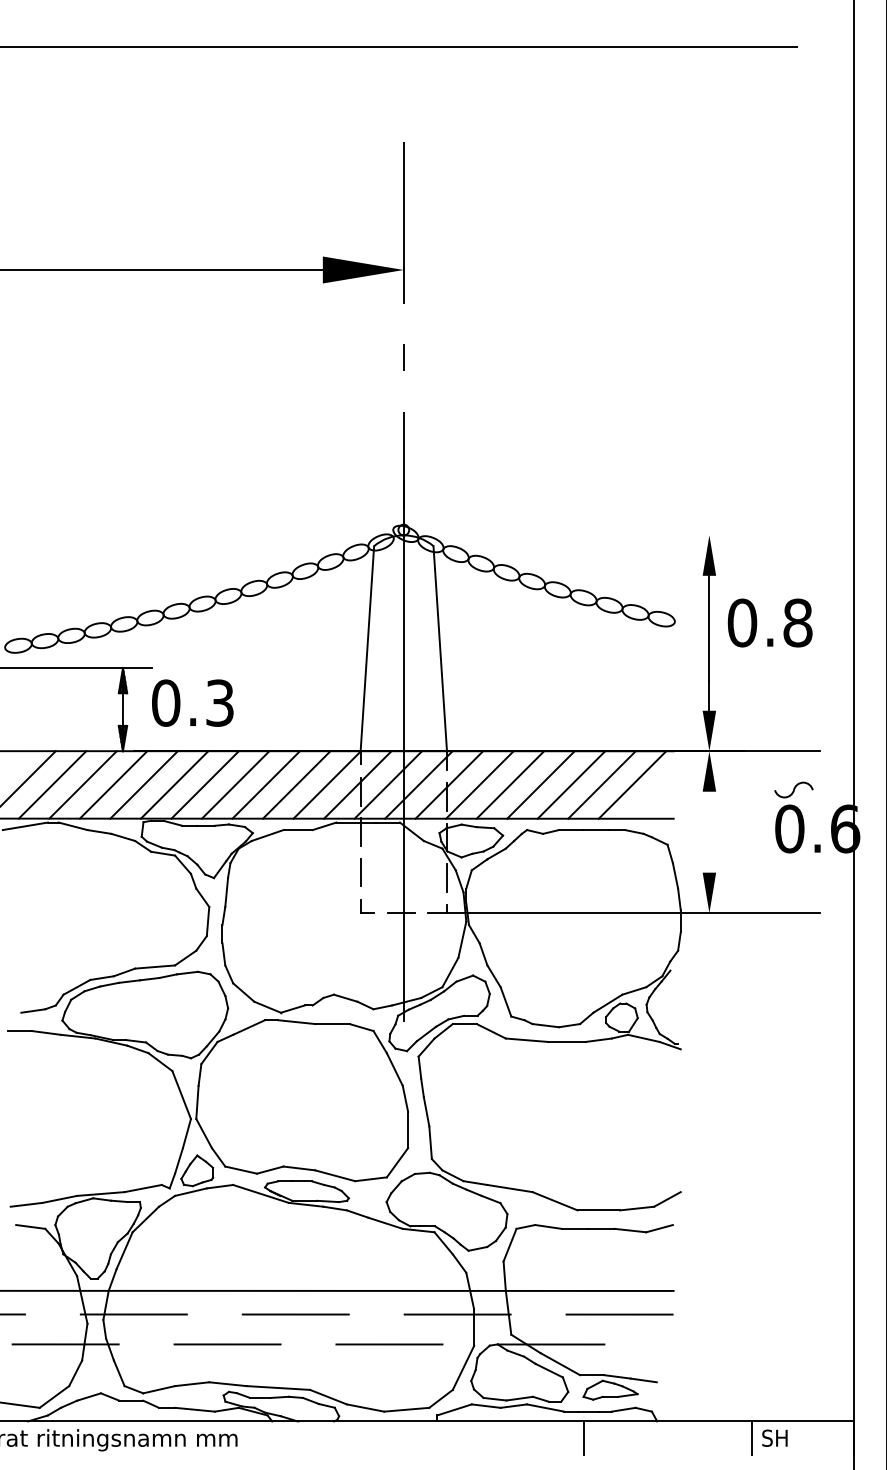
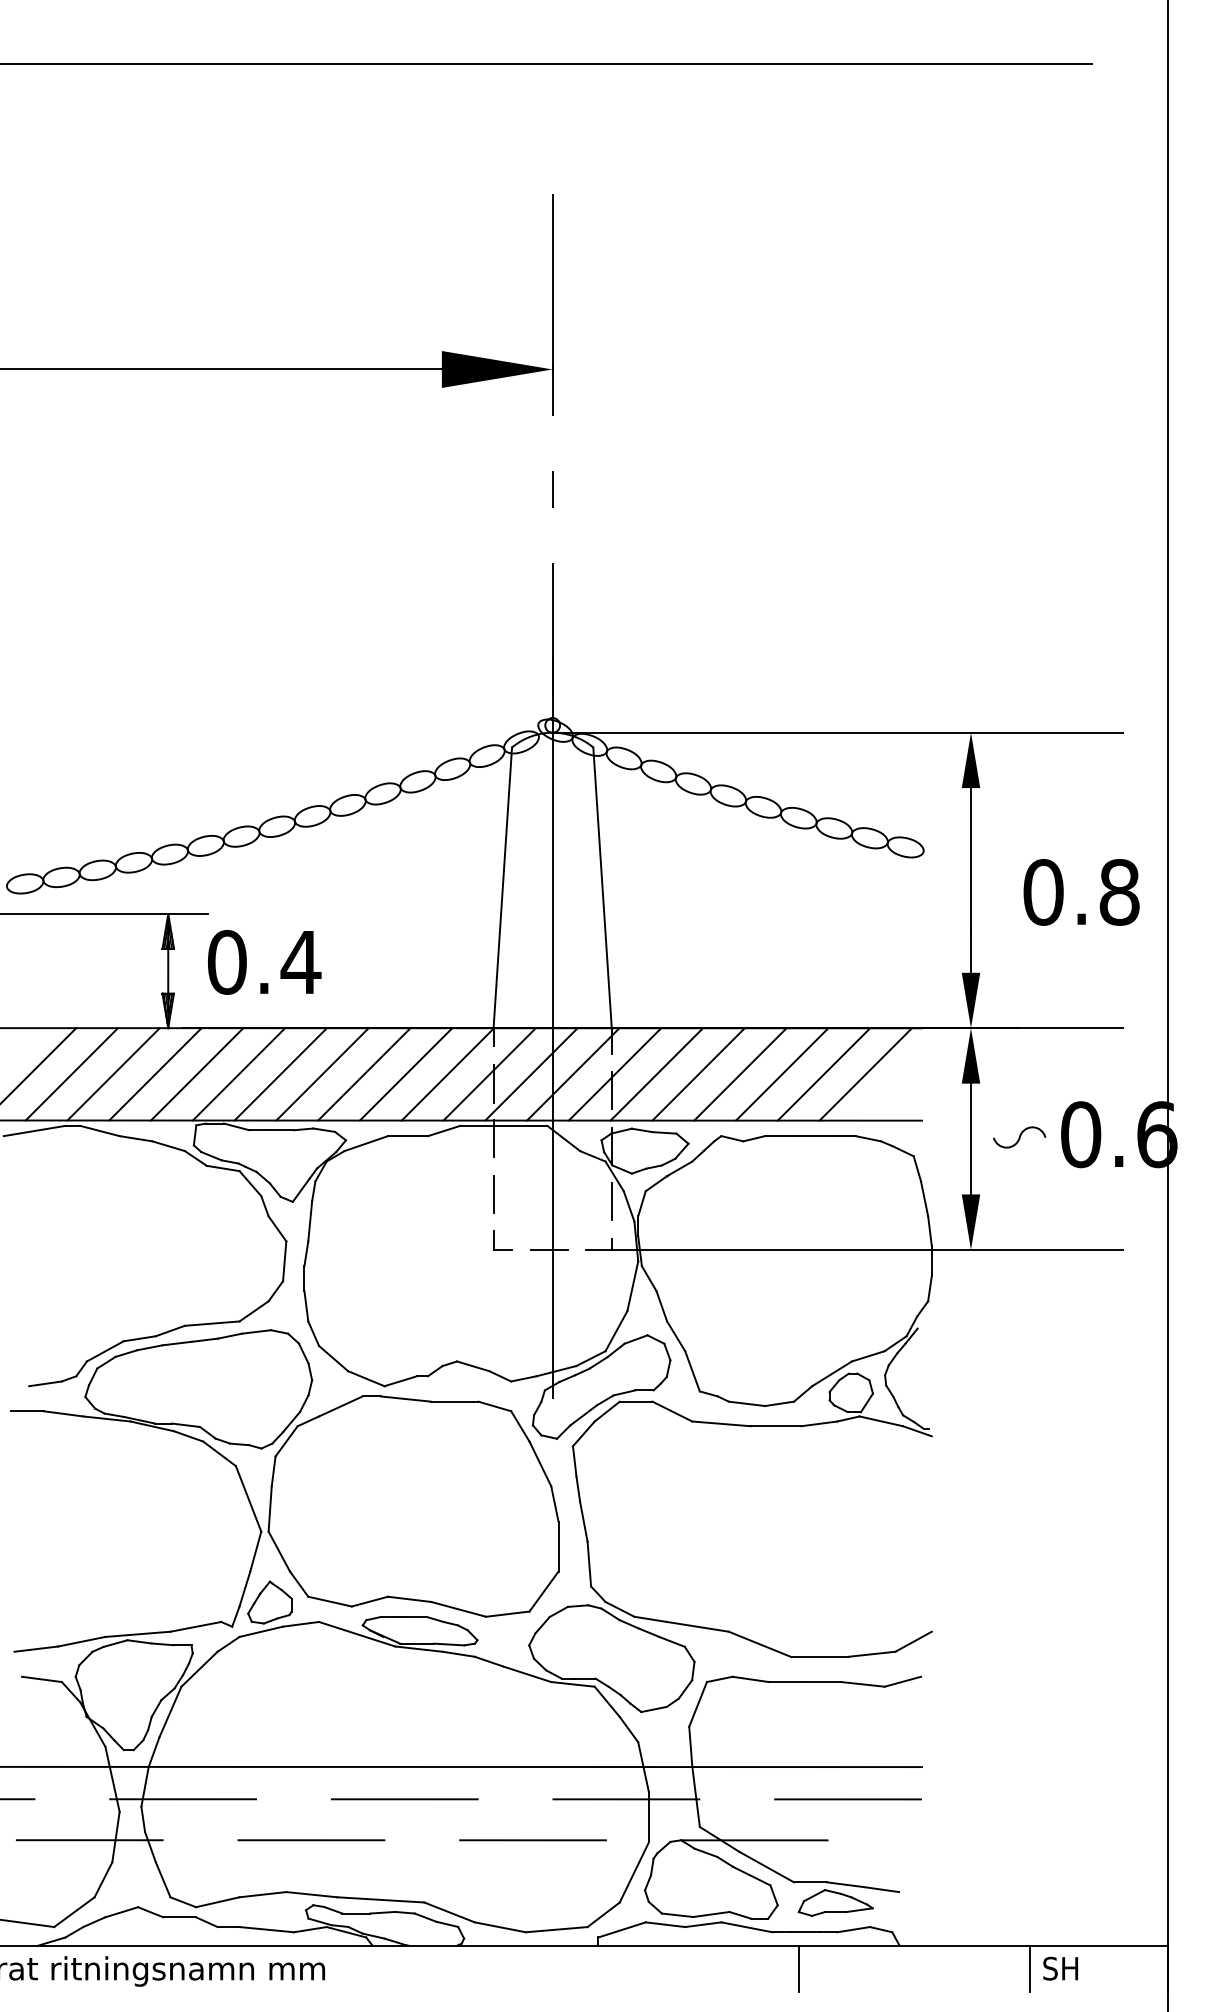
line: (612, 535) -> (838, 732), added
text: (769, 622) -> (1080, 891), moved
text: (219, 702) -> (300, 961), 0.3 -> 0.4
curve: (793, 789) -> (1019, 1136), moved
line: (709, 831) -> (971, 1138), added

